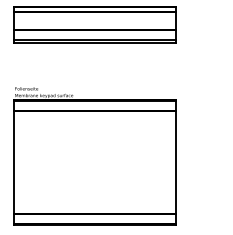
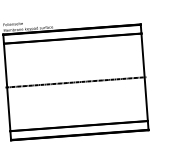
line: (95, 162) -> (76, 82), added

